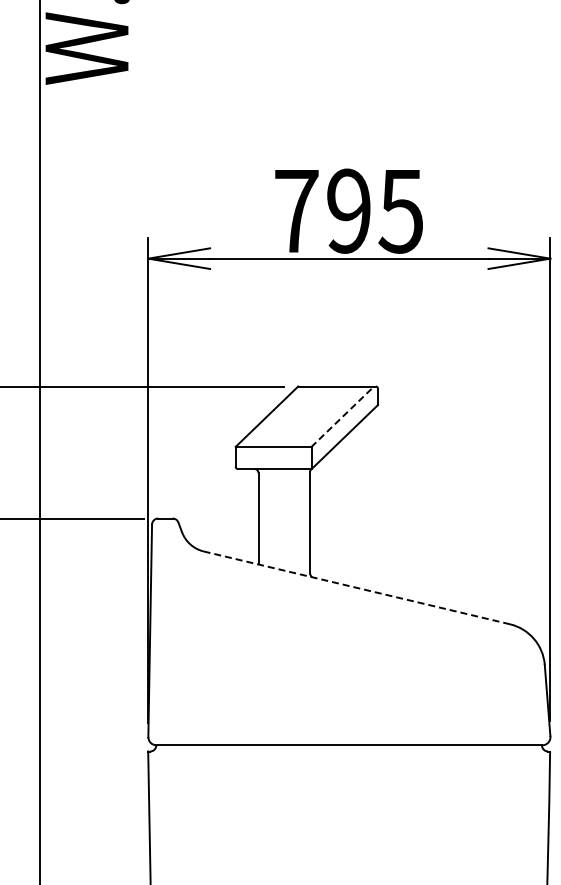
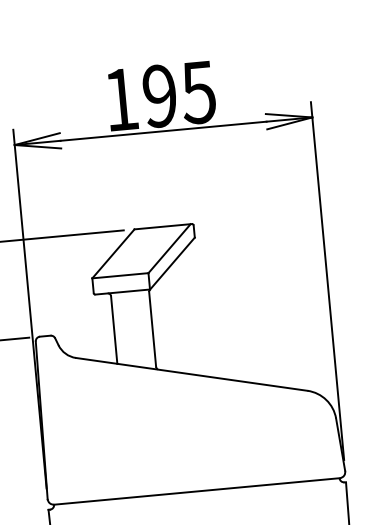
text: (296, 211) -> (121, 99), 795 -> 195
line: (342, 416) -> (169, 248), dashed -> solid
line: (356, 587) -> (191, 374), dashed -> solid

